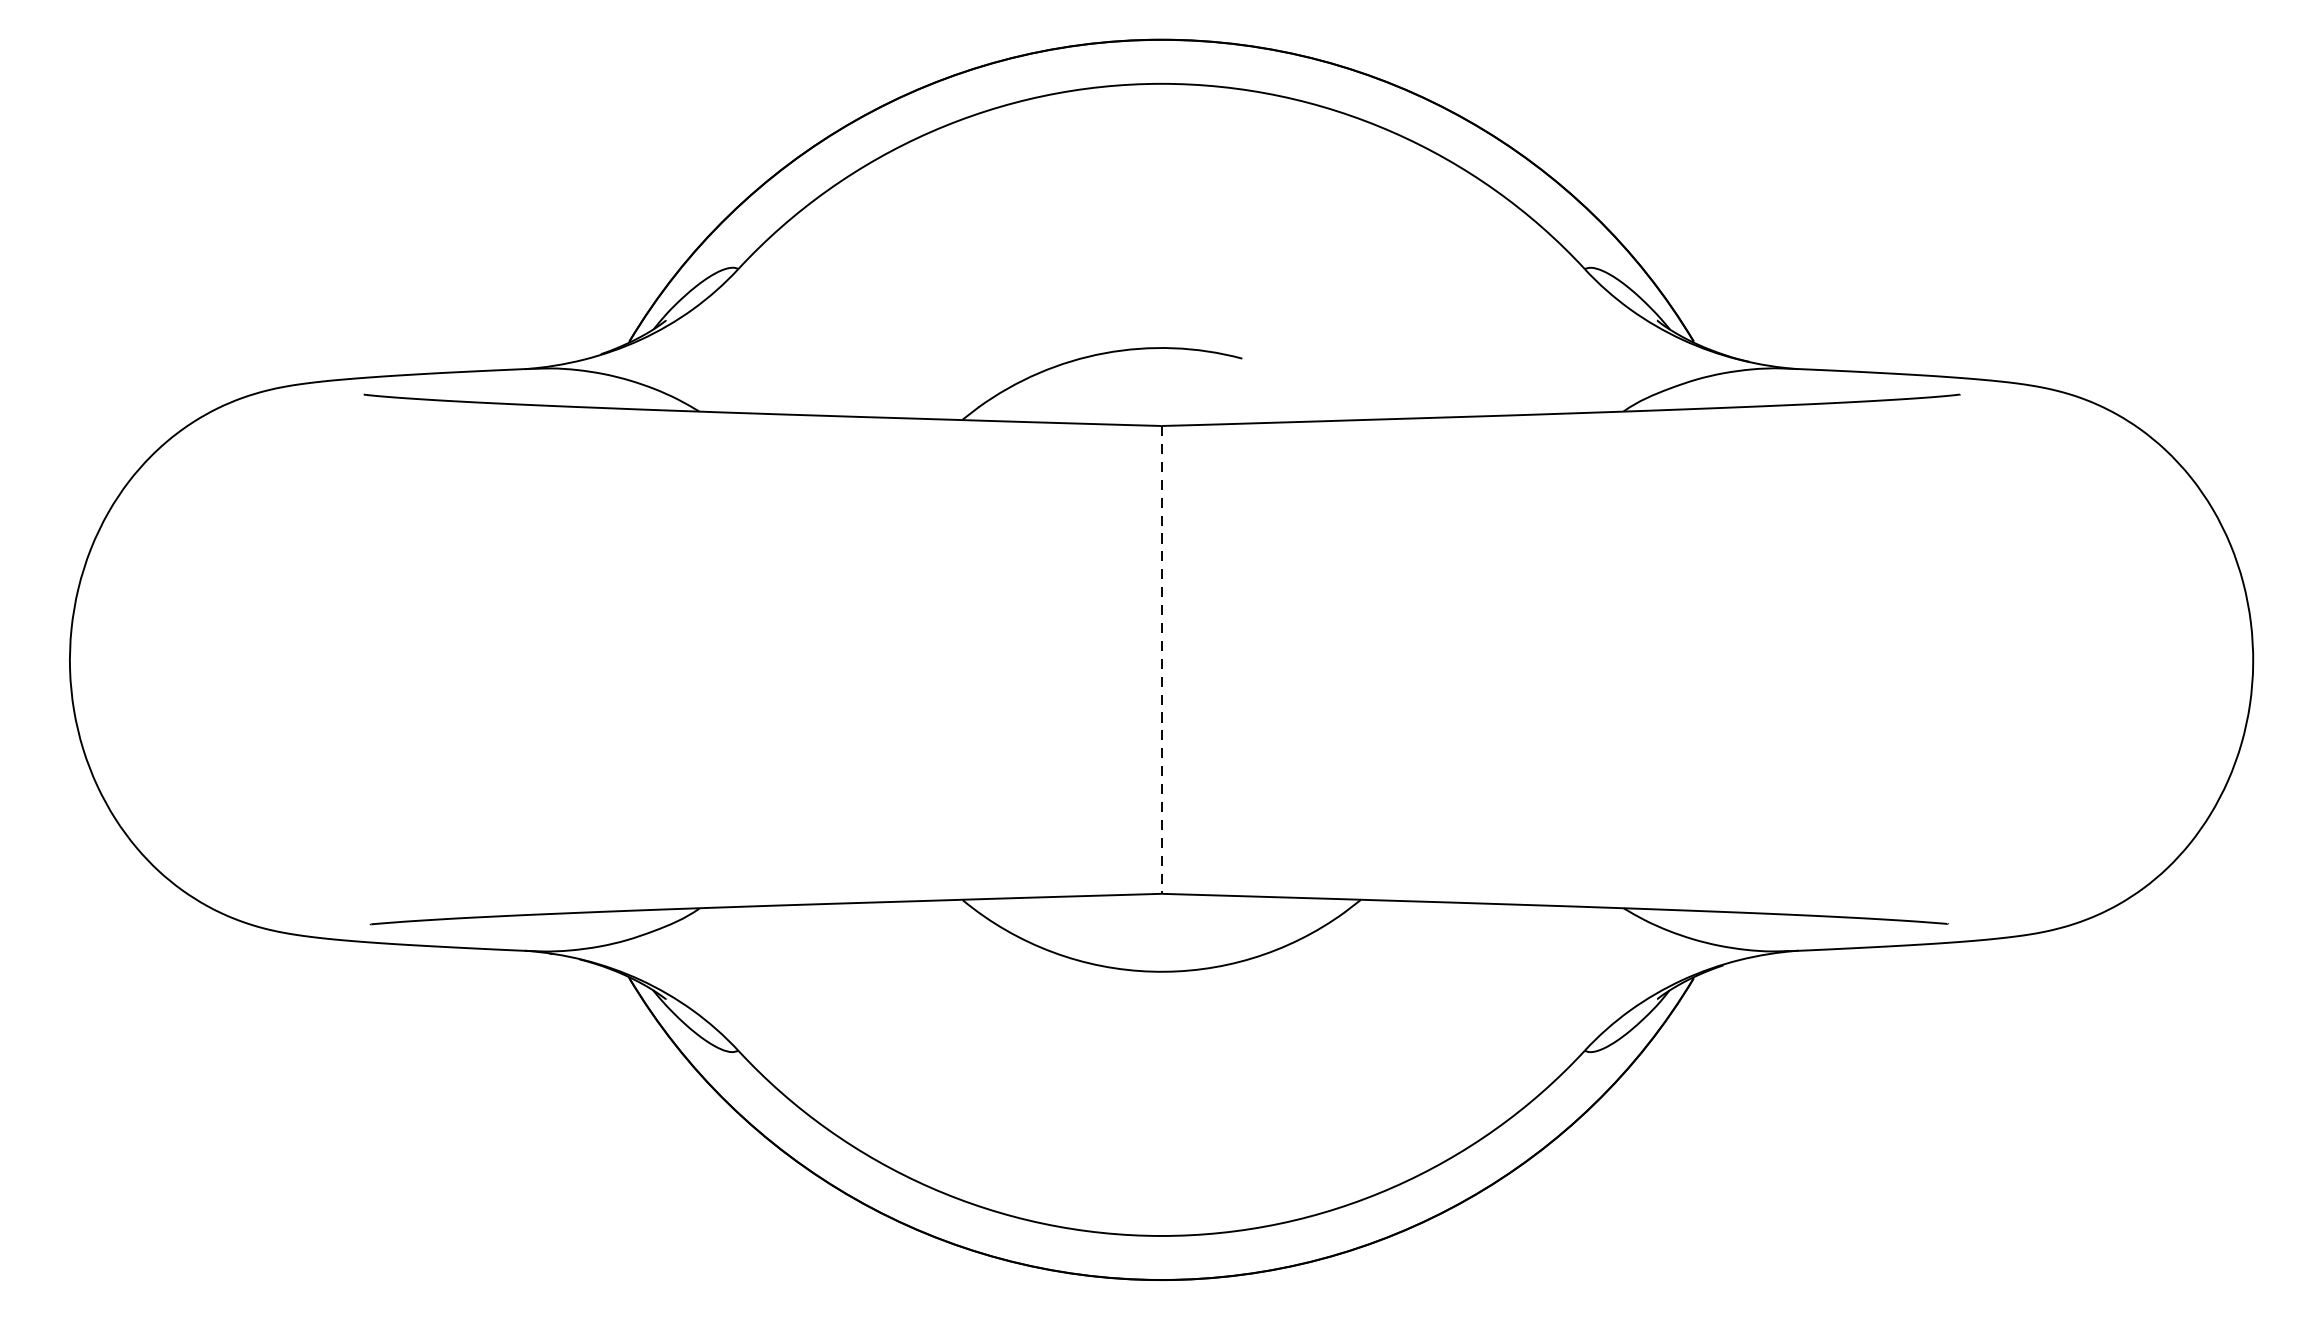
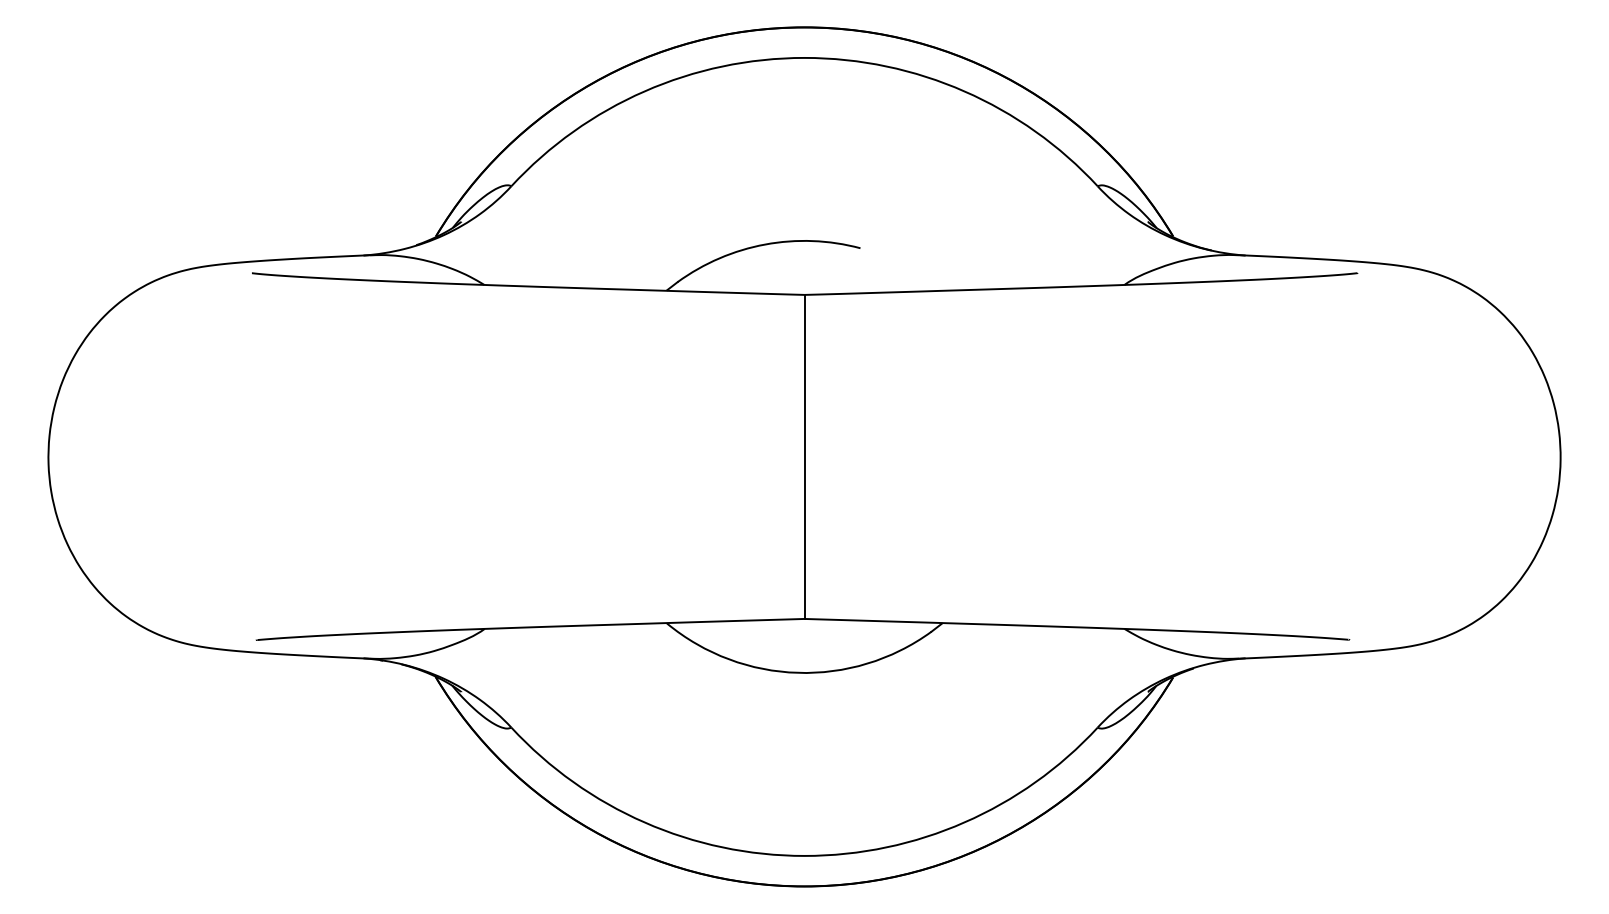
line: (1161, 660) -> (804, 457), dashed -> solid

